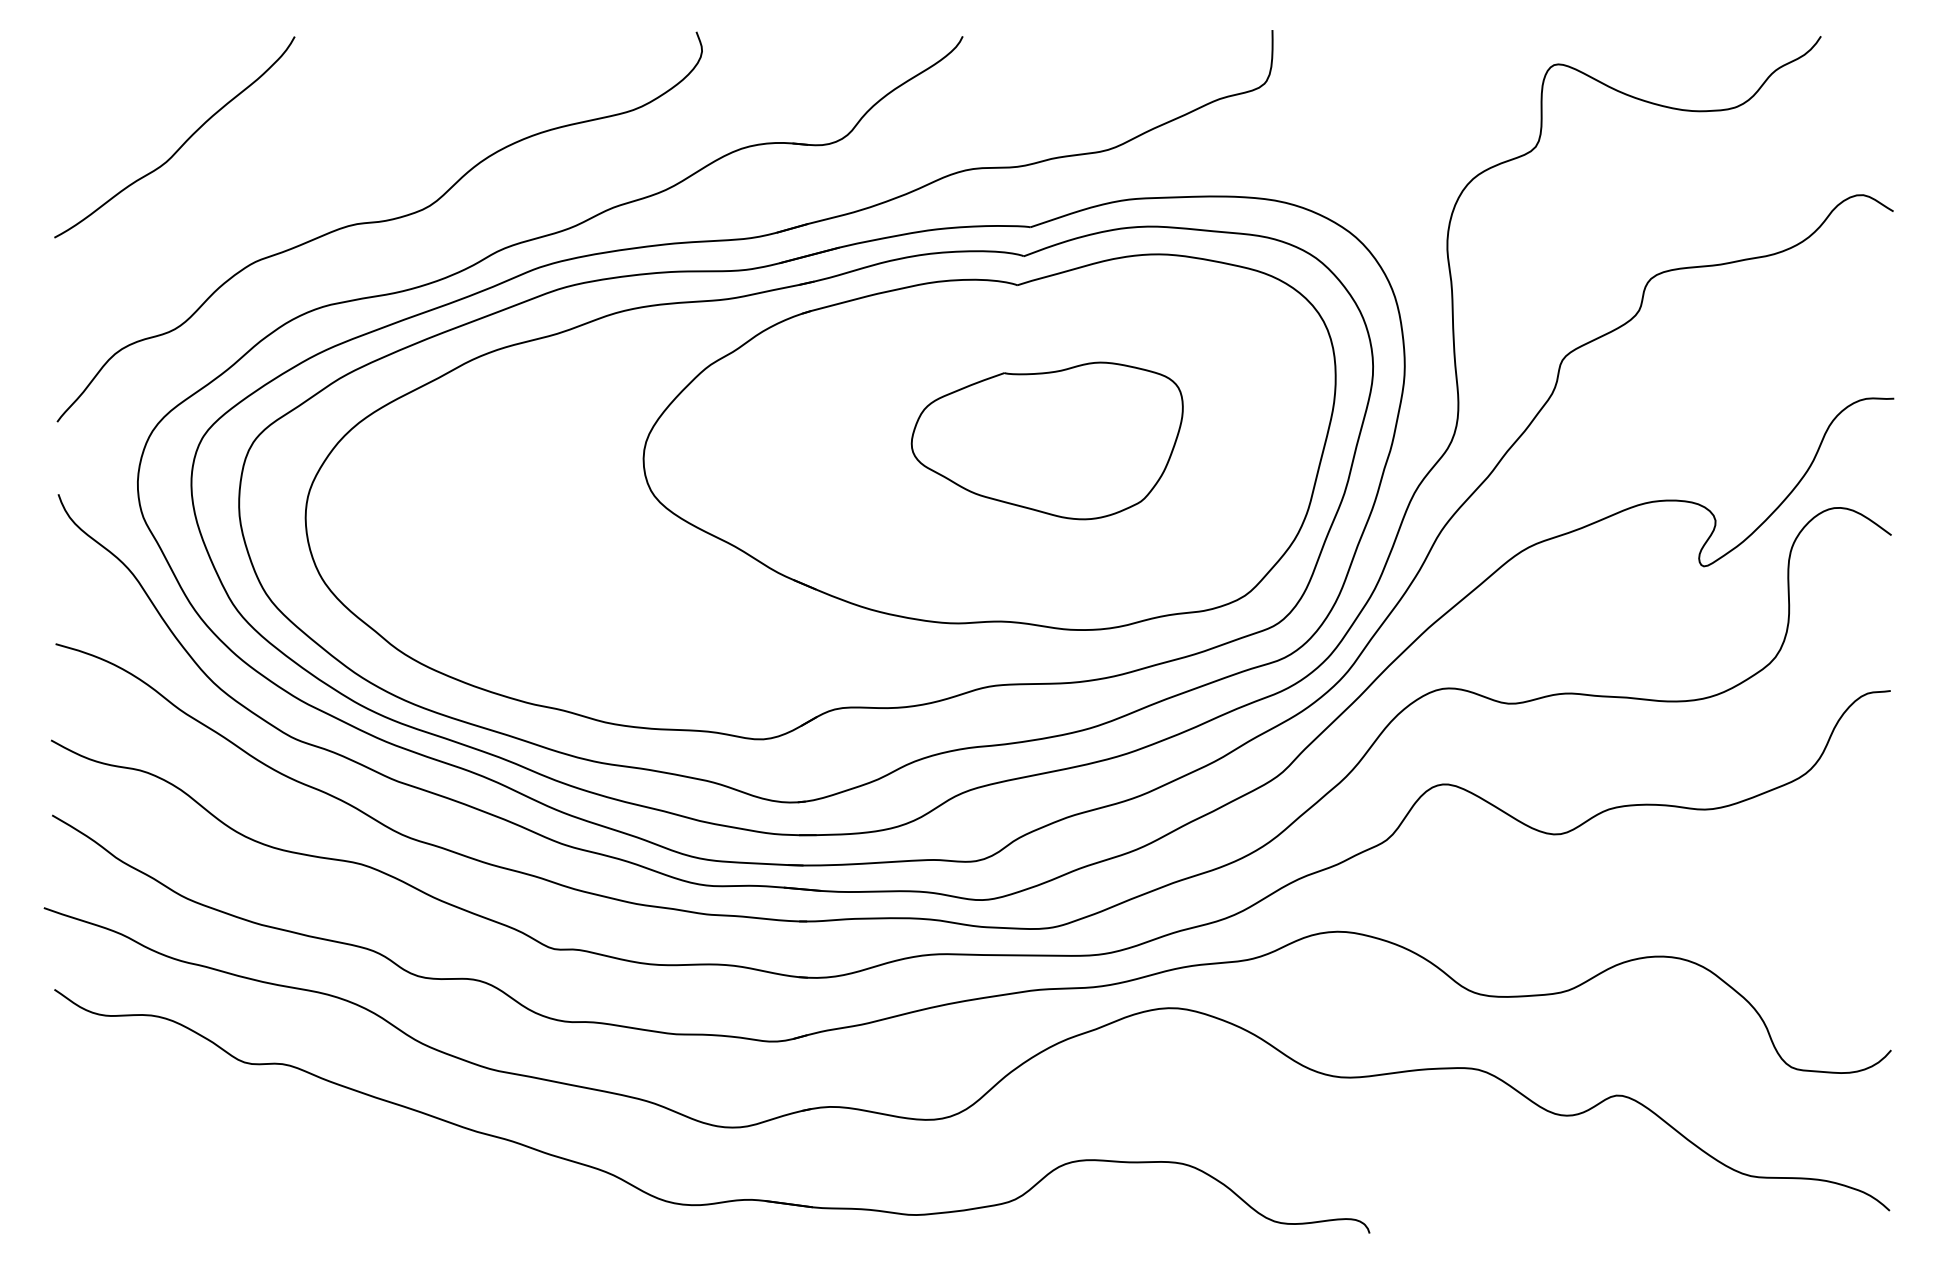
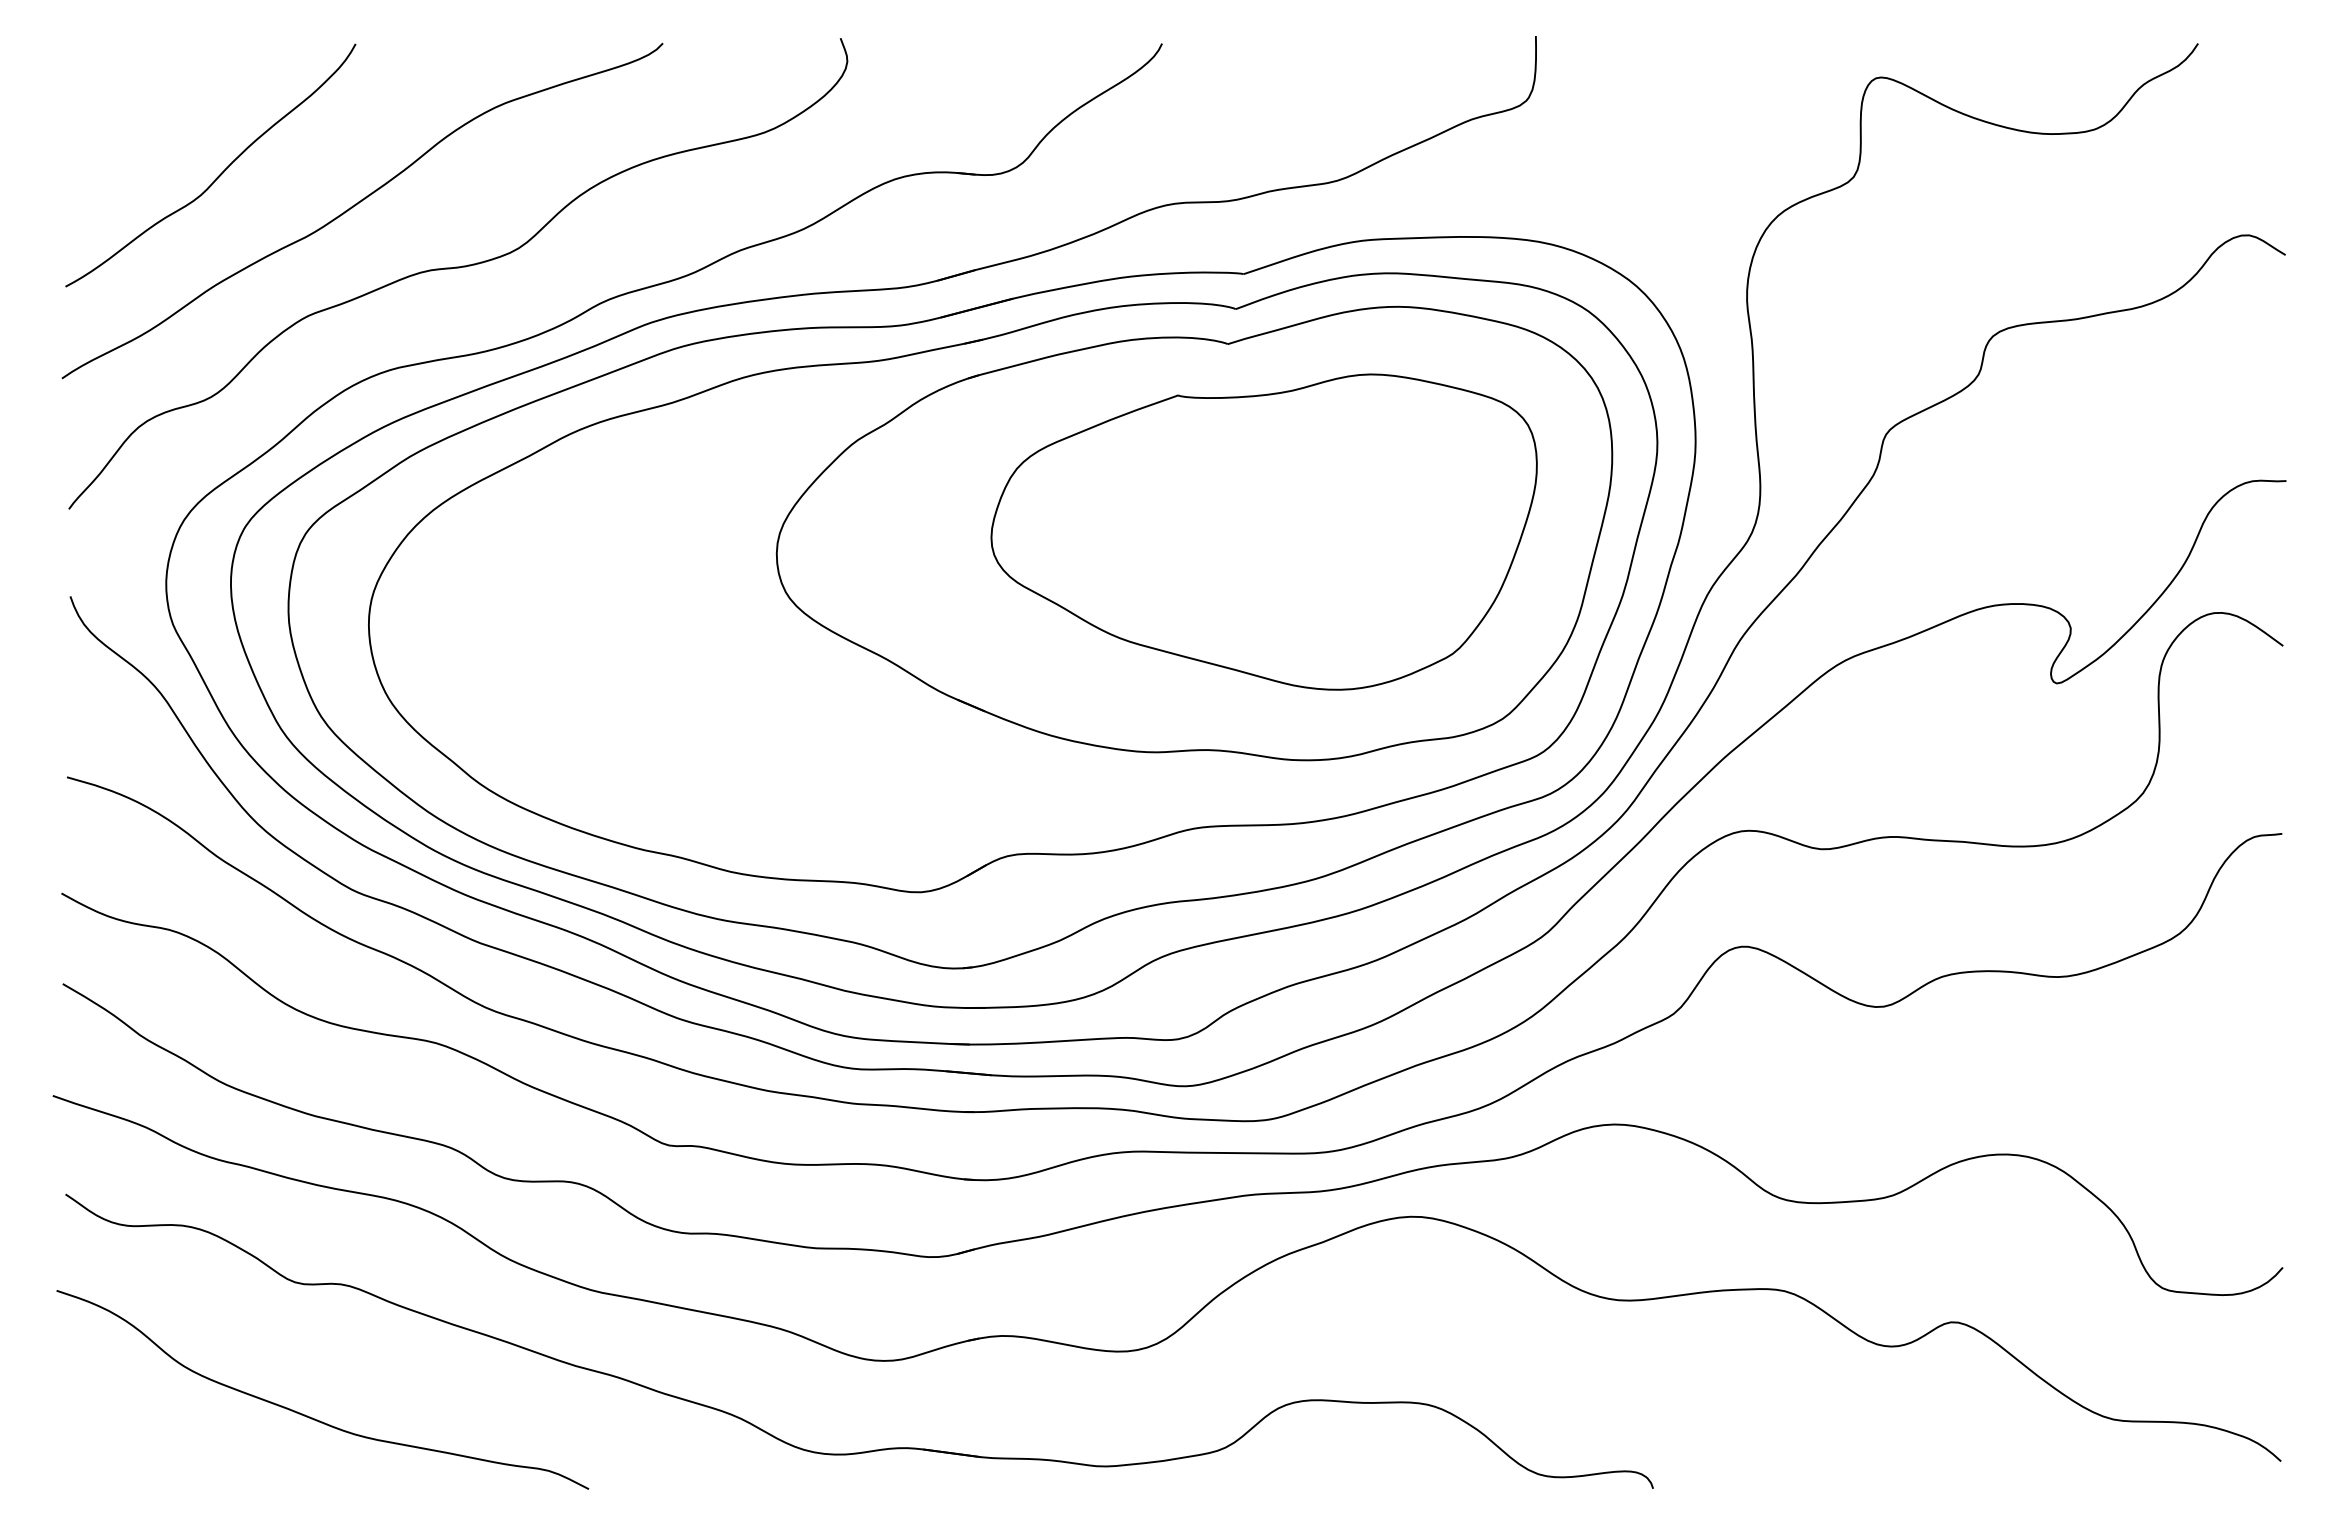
curve: (297, 168) -> (359, 203), added
part: (1046, 440) -> (1263, 531), size x1.67
curve: (257, 1173) -> (310, 1416), added

